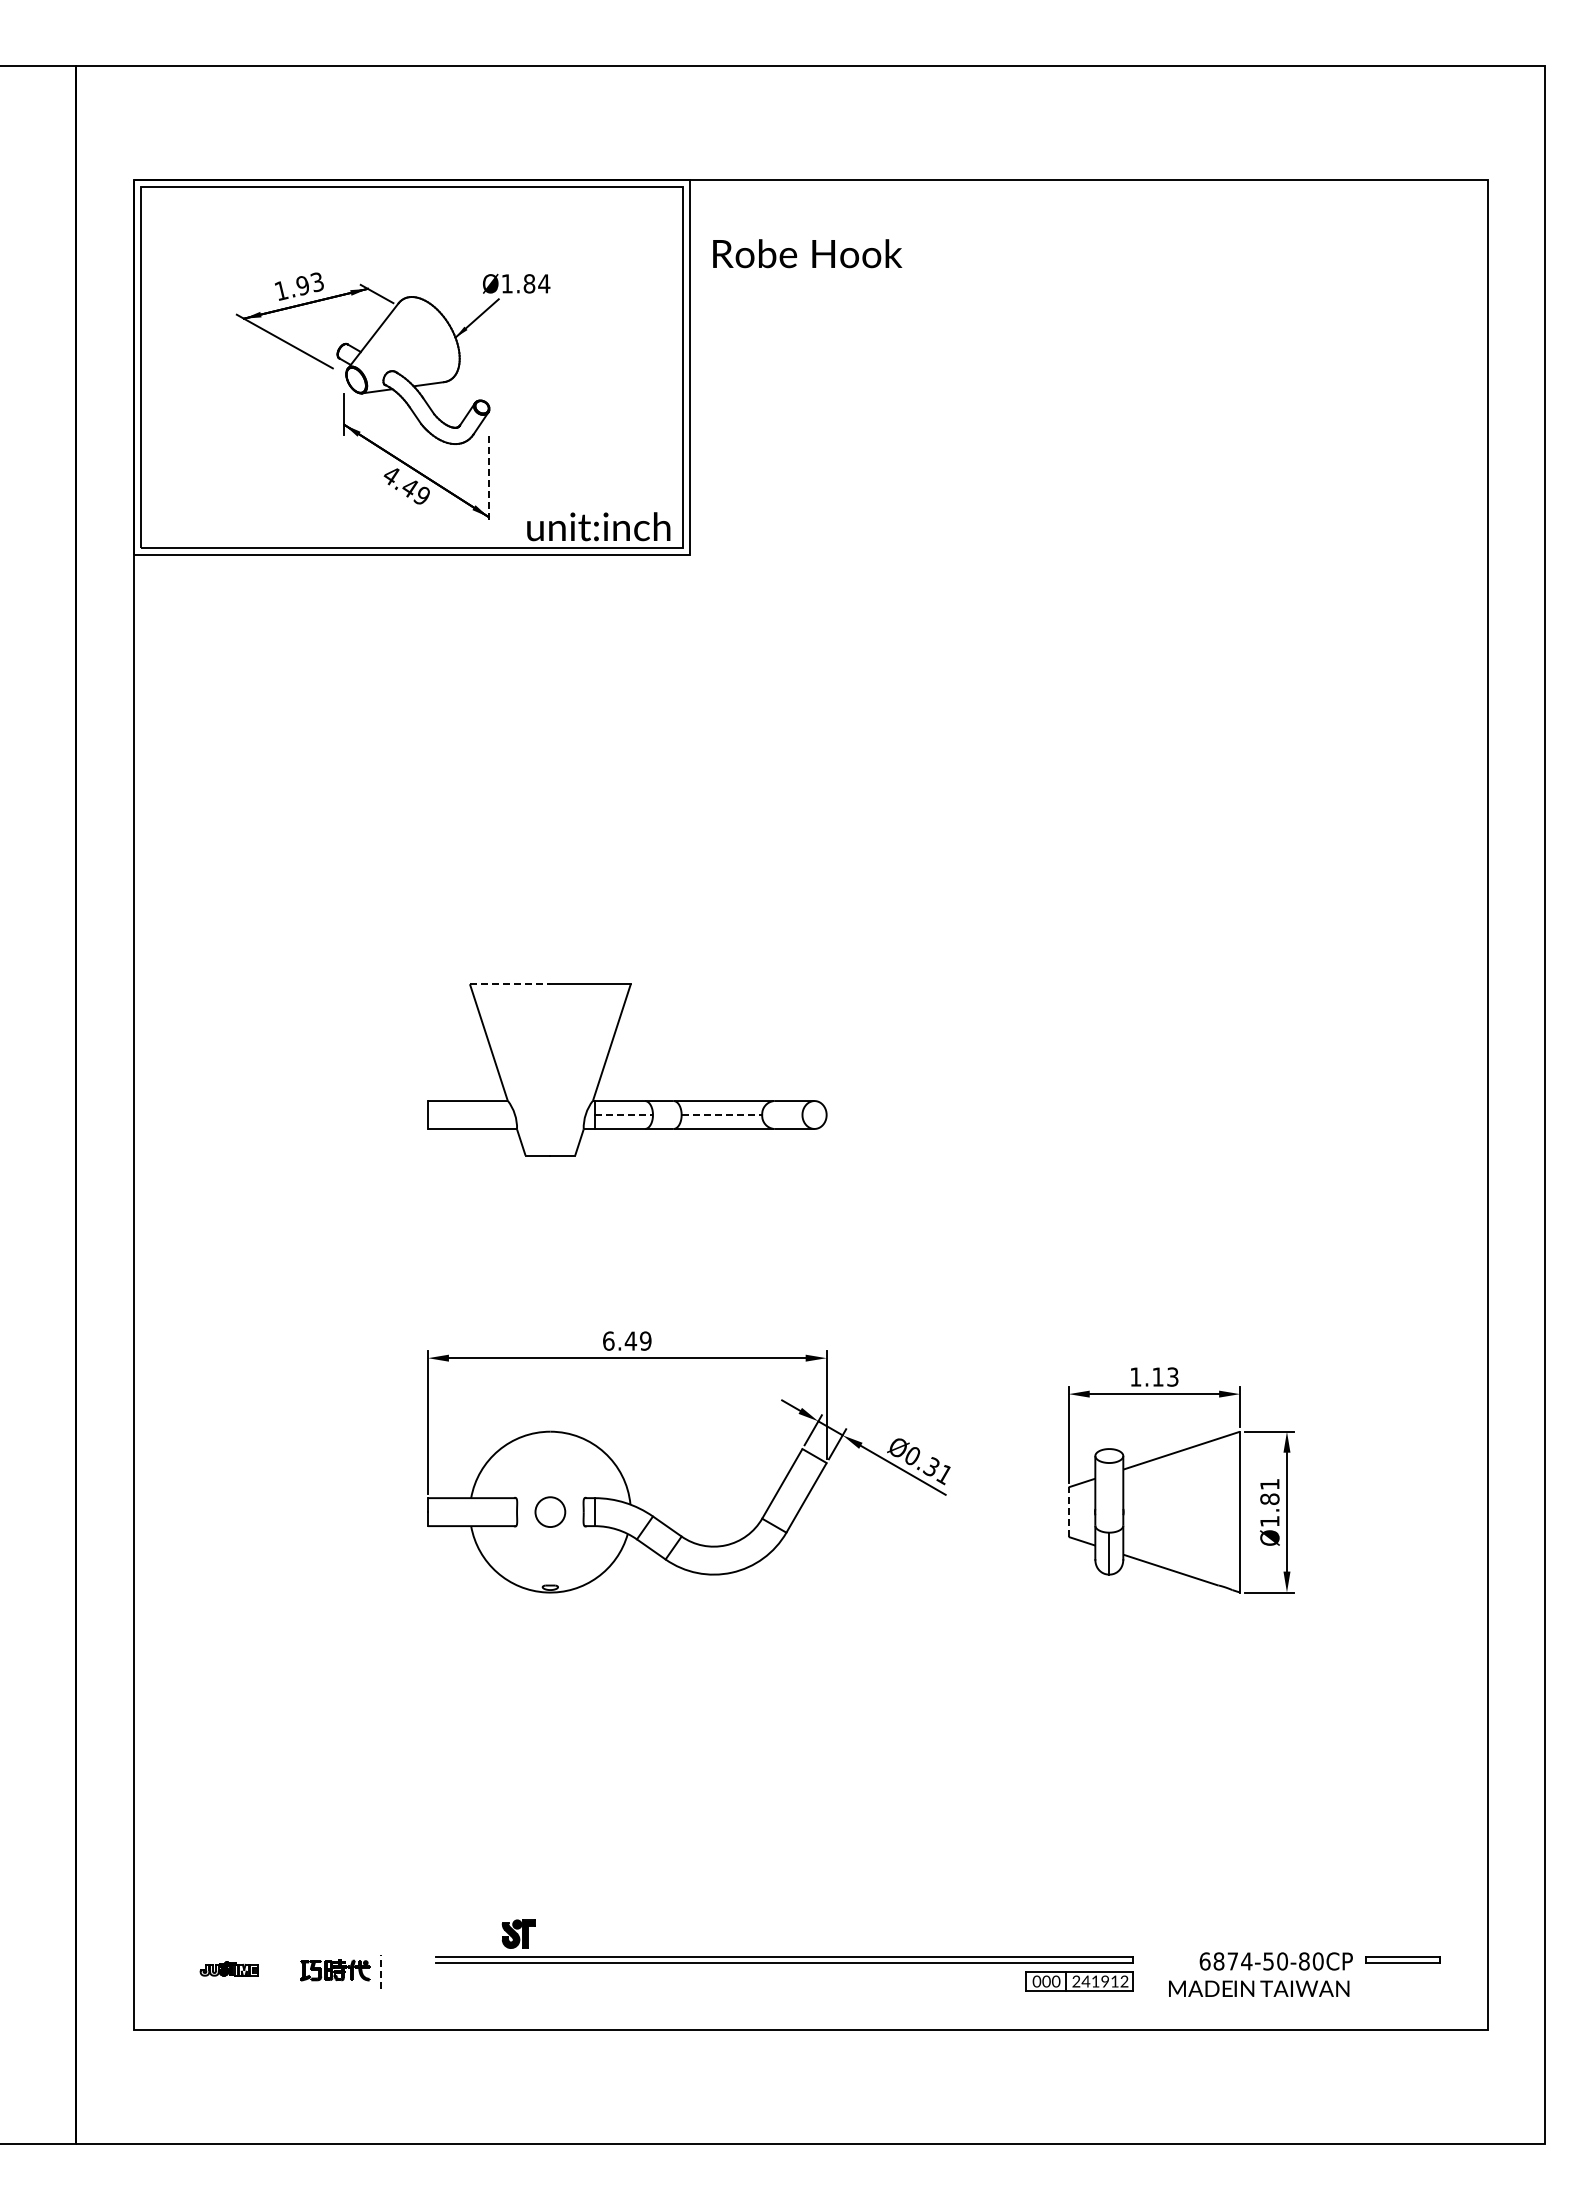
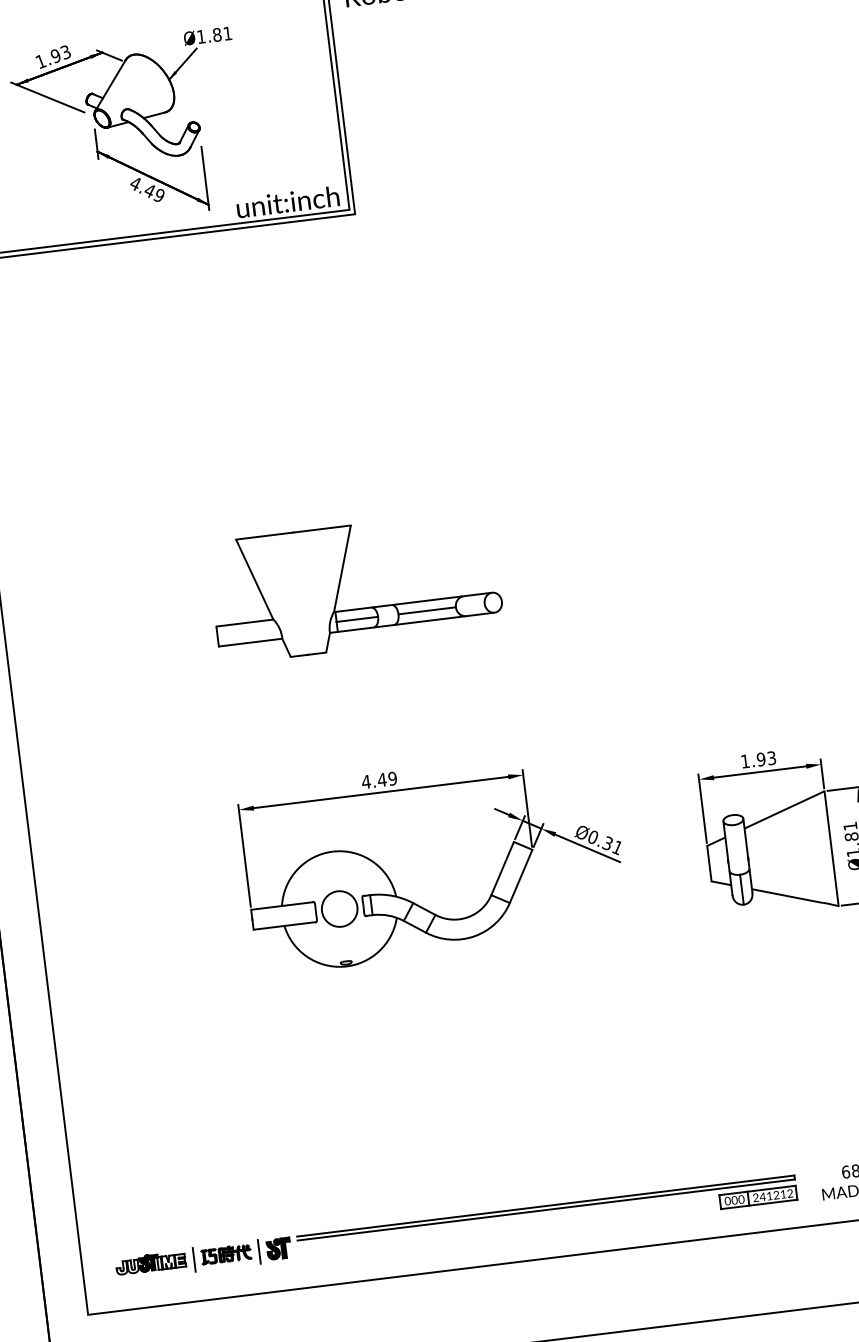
text: (544, 283) -> (227, 33), Ø1.84 -> Ø1.81
line: (488, 480) -> (205, 178), dashed -> solid
line: (510, 984) -> (265, 536), dashed -> solid
line: (624, 1115) -> (357, 619), dashed -> solid
line: (722, 1115) -> (427, 611), dashed -> solid
text: (608, 1340) -> (366, 781), 6.49 -> 4.49
text: (1157, 1376) -> (760, 759), 1.13 -> 1.93
circle: (550, 1511) -> (339, 908), size x1.67
line: (1068, 1512) -> (709, 863), dashed -> solid
part: (518, 1933) -> (278, 1248), moved
part: (229, 1968) -> (150, 1262), size x1.67
line: (289, 1971) -> (193, 1259), added
line: (381, 1972) -> (259, 1252), dashed -> solid
text: (1105, 1982) -> (776, 1195), 241912 -> 241212

